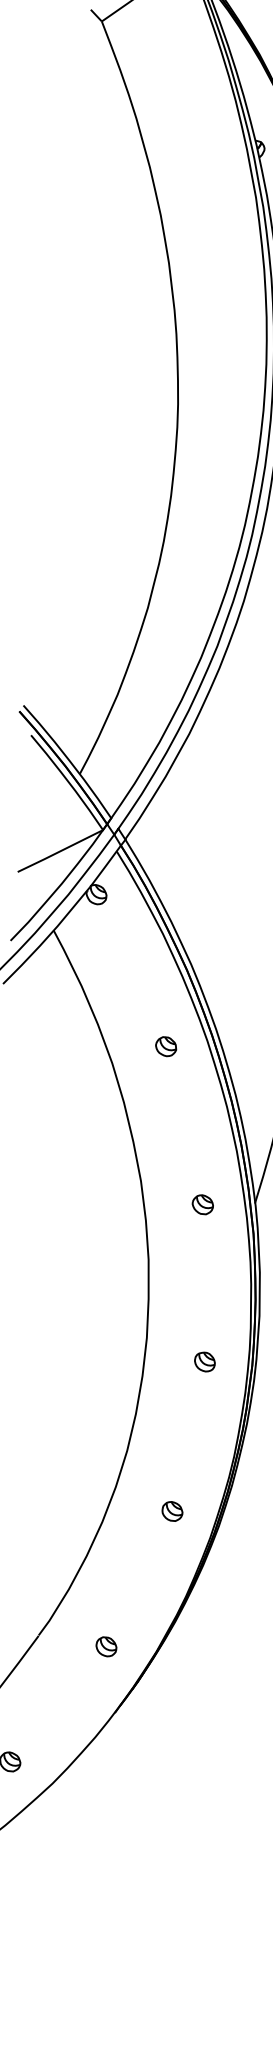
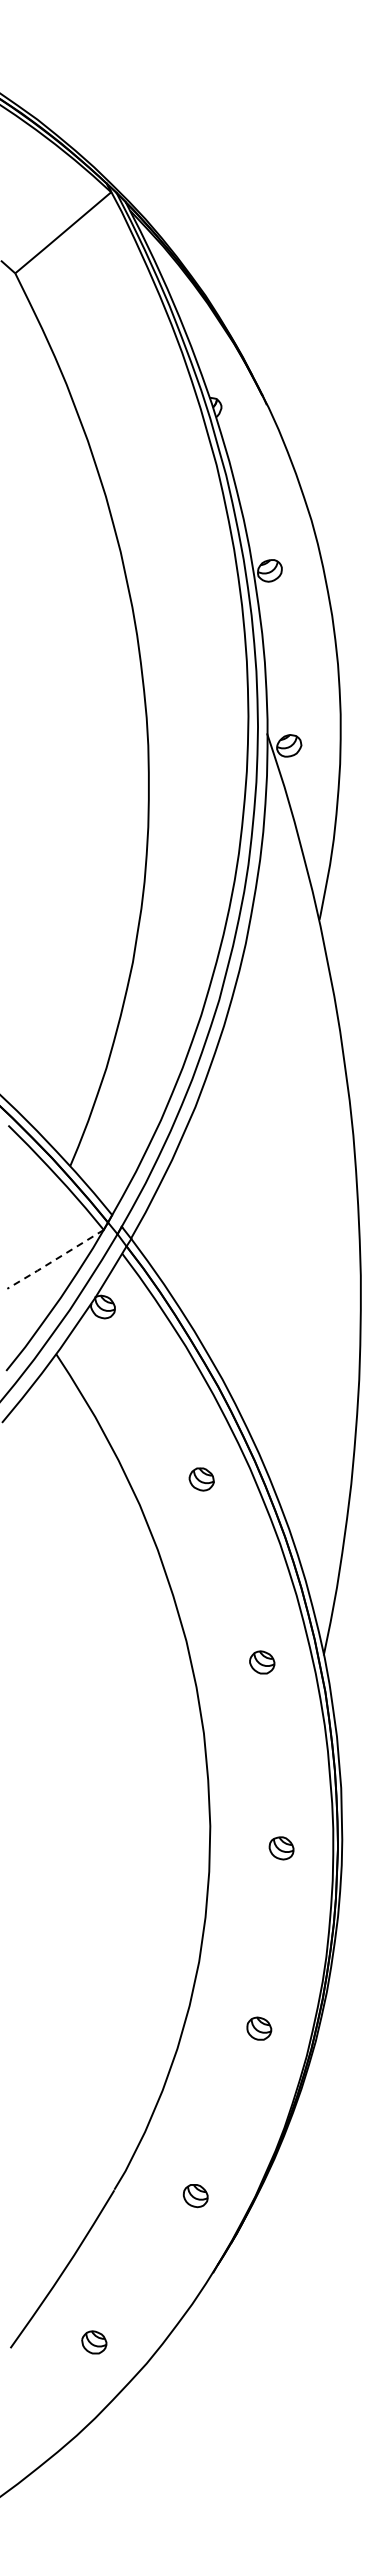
line: (59, 851) -> (54, 1260), solid -> dashed

